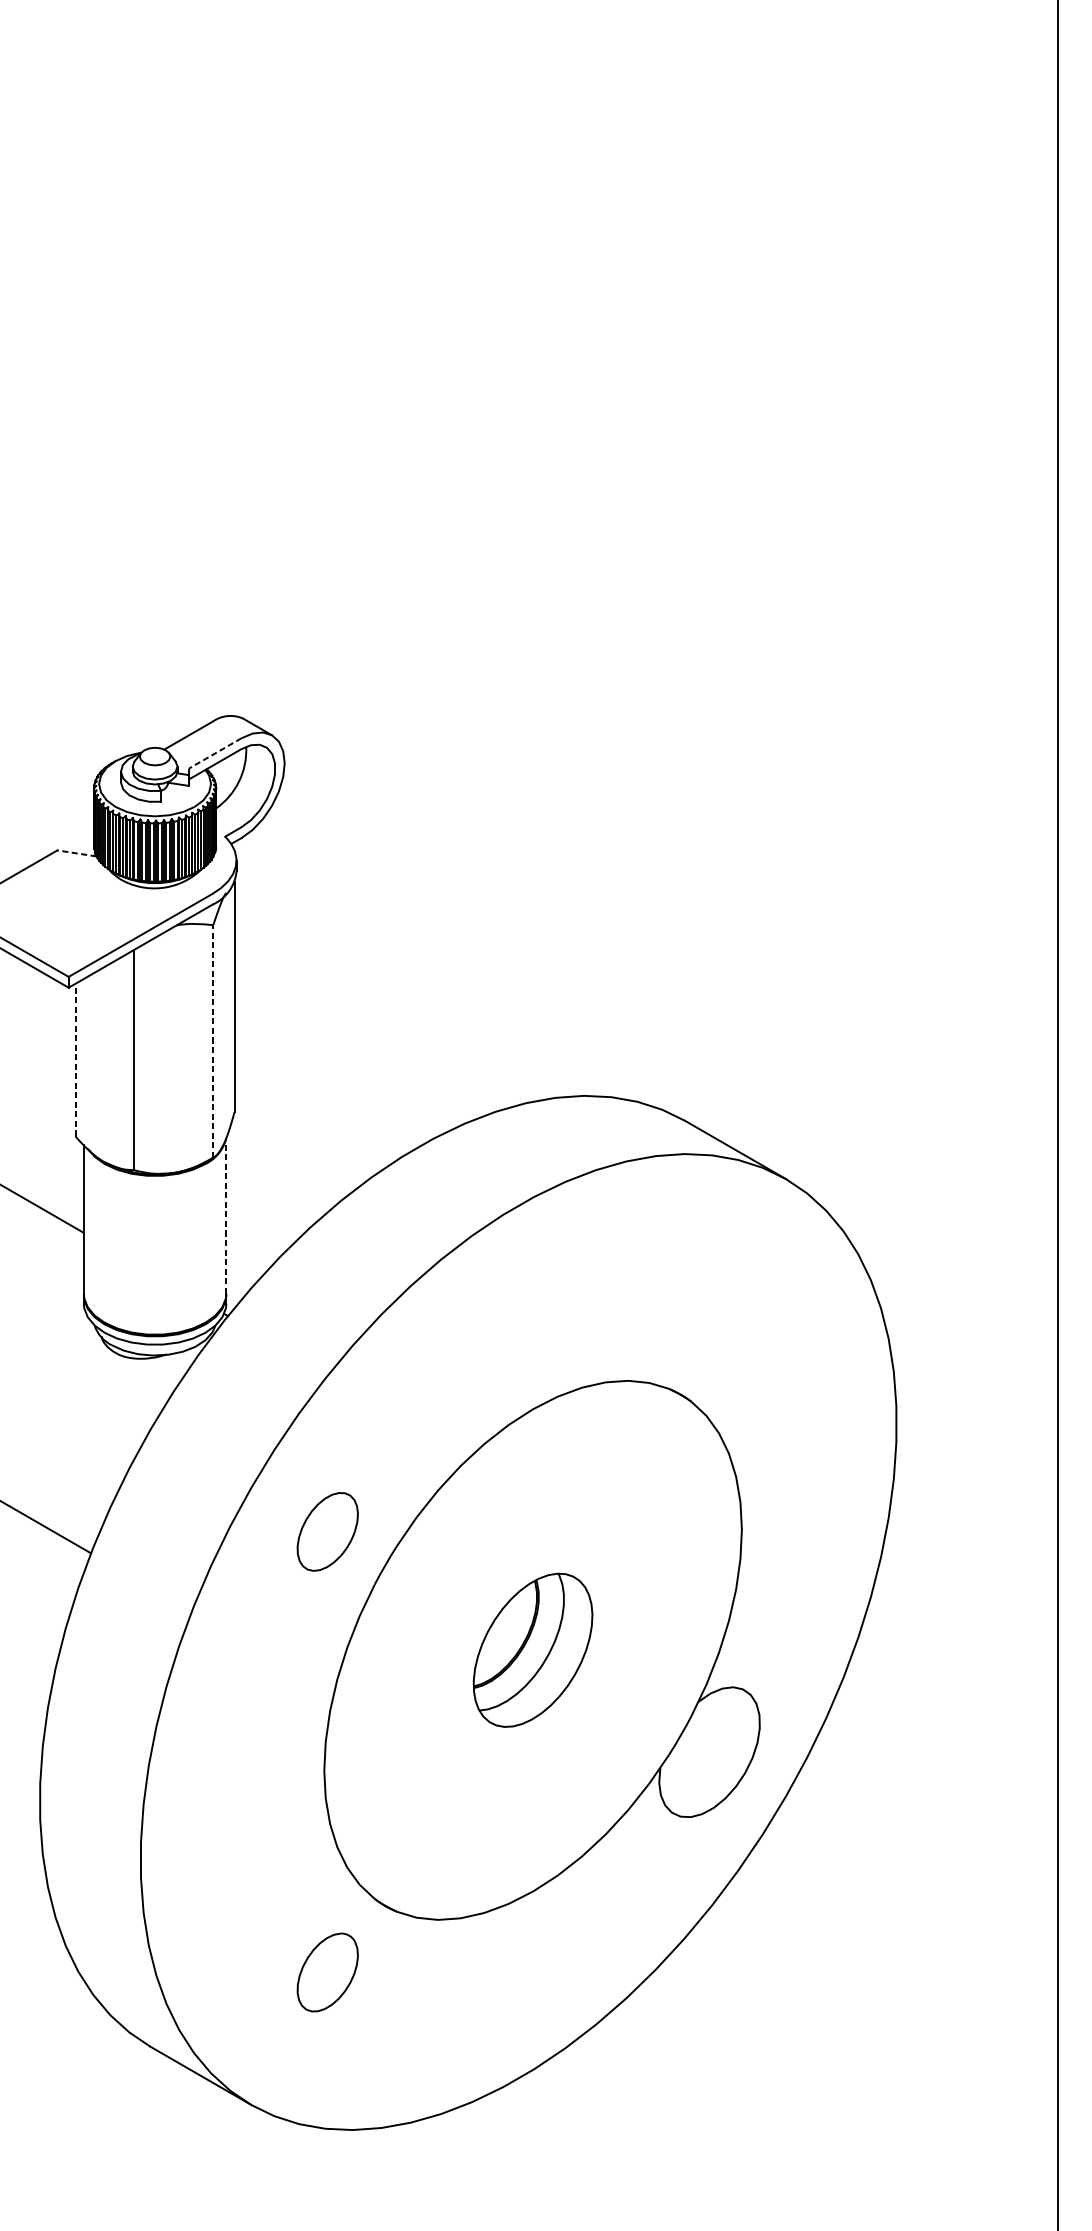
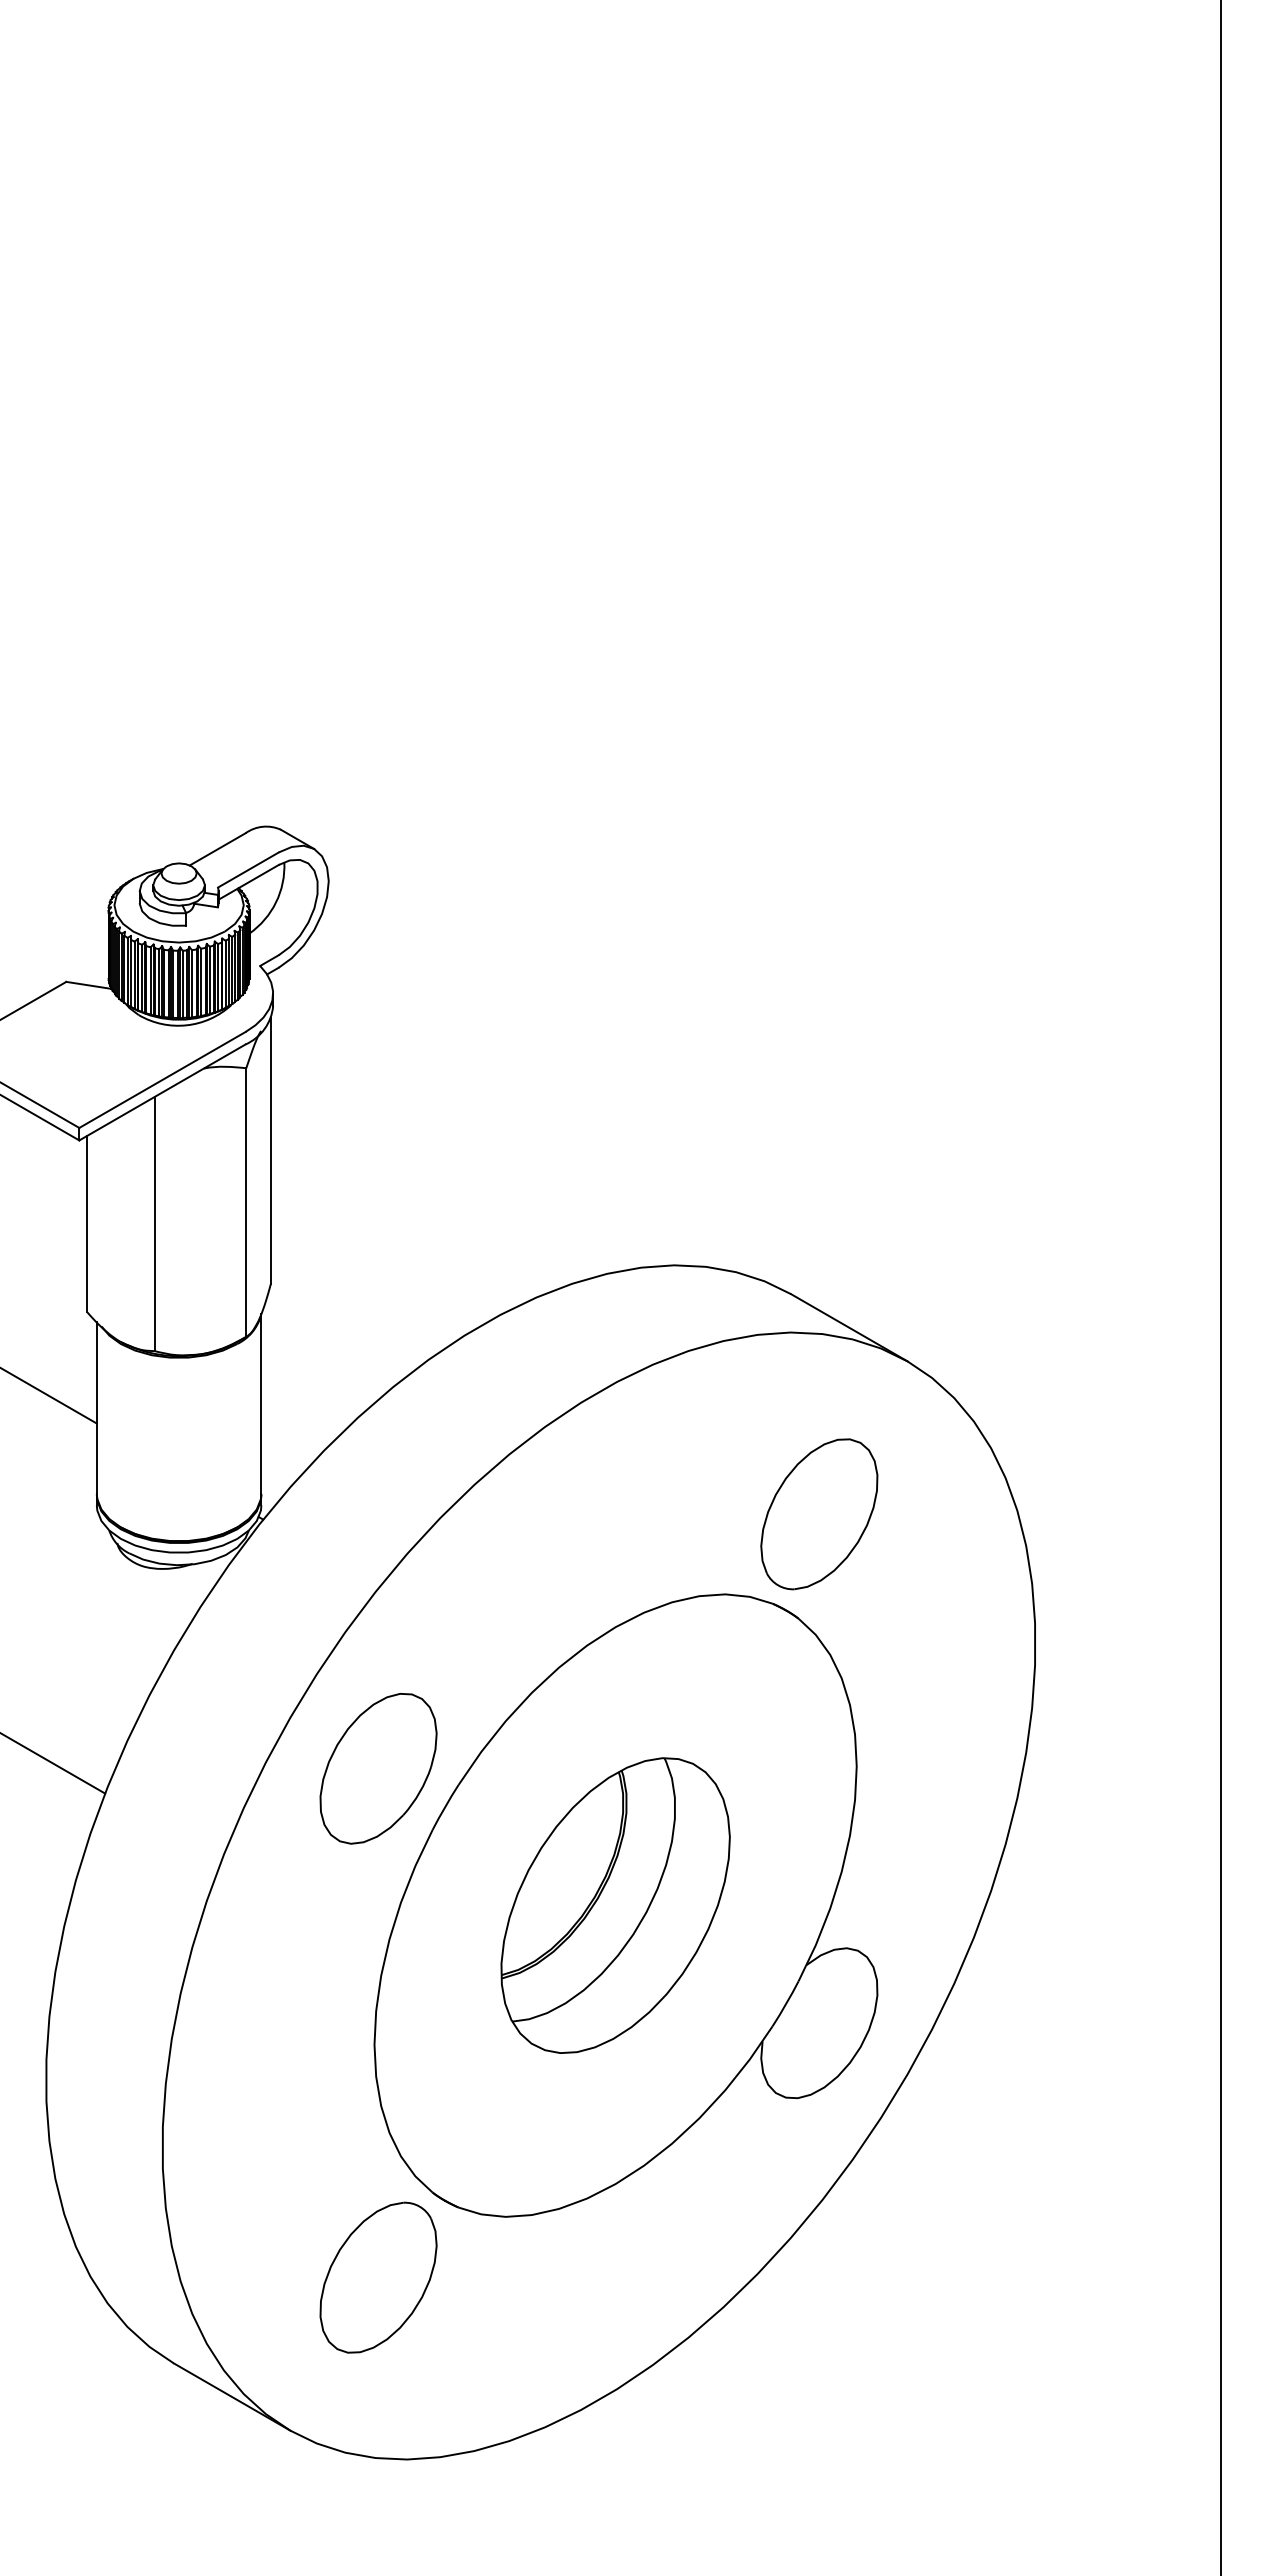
line: (215, 753) -> (248, 870), dashed -> solid
line: (76, 853) -> (88, 985), dashed -> solid
line: (213, 1041) -> (246, 1202), dashed -> solid
line: (75, 1059) -> (87, 1223), dashed -> solid
line: (226, 1215) -> (261, 1403), dashed -> solid
part: (709, 1311) -> (819, 1514), added
part: (327, 1531) -> (378, 1768), size x1.67
part: (533, 1650) -> (615, 1905), size x1.67
part: (327, 1972) -> (378, 2277), size x1.67

